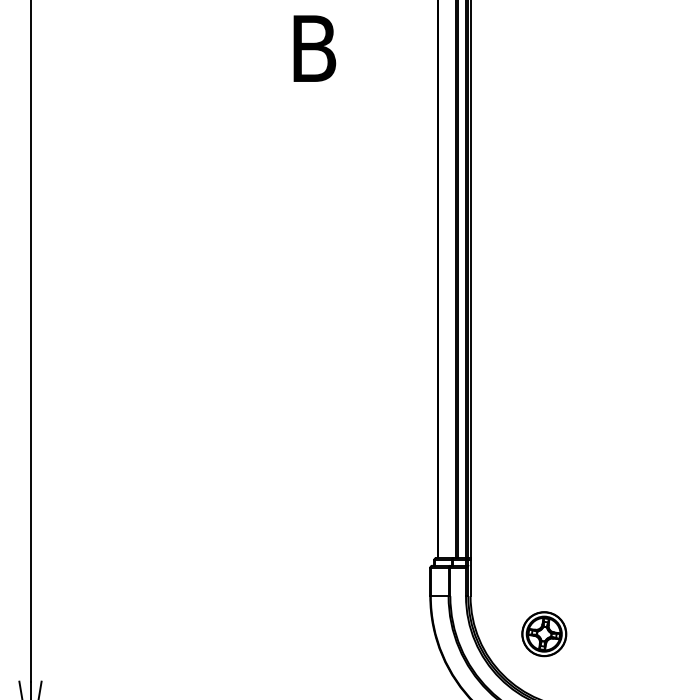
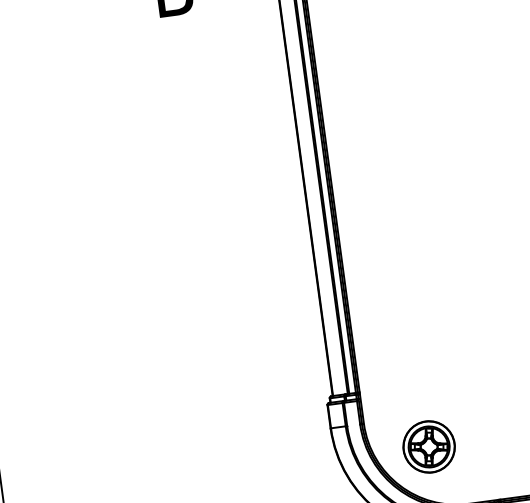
part: (544, 634) -> (429, 447), size x1.4

